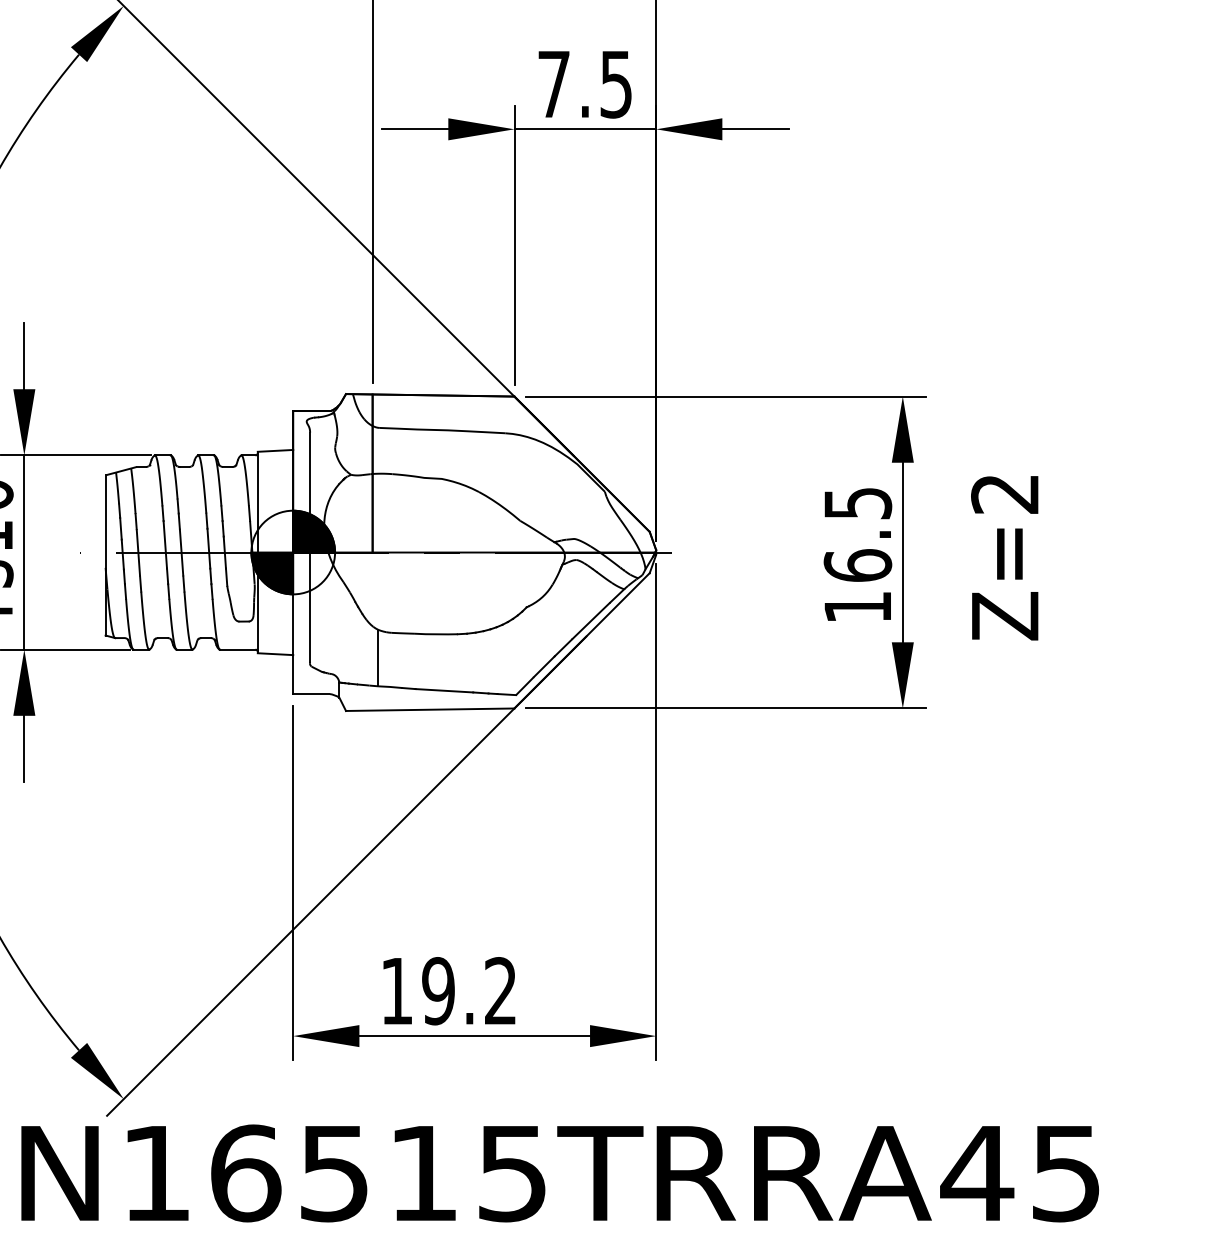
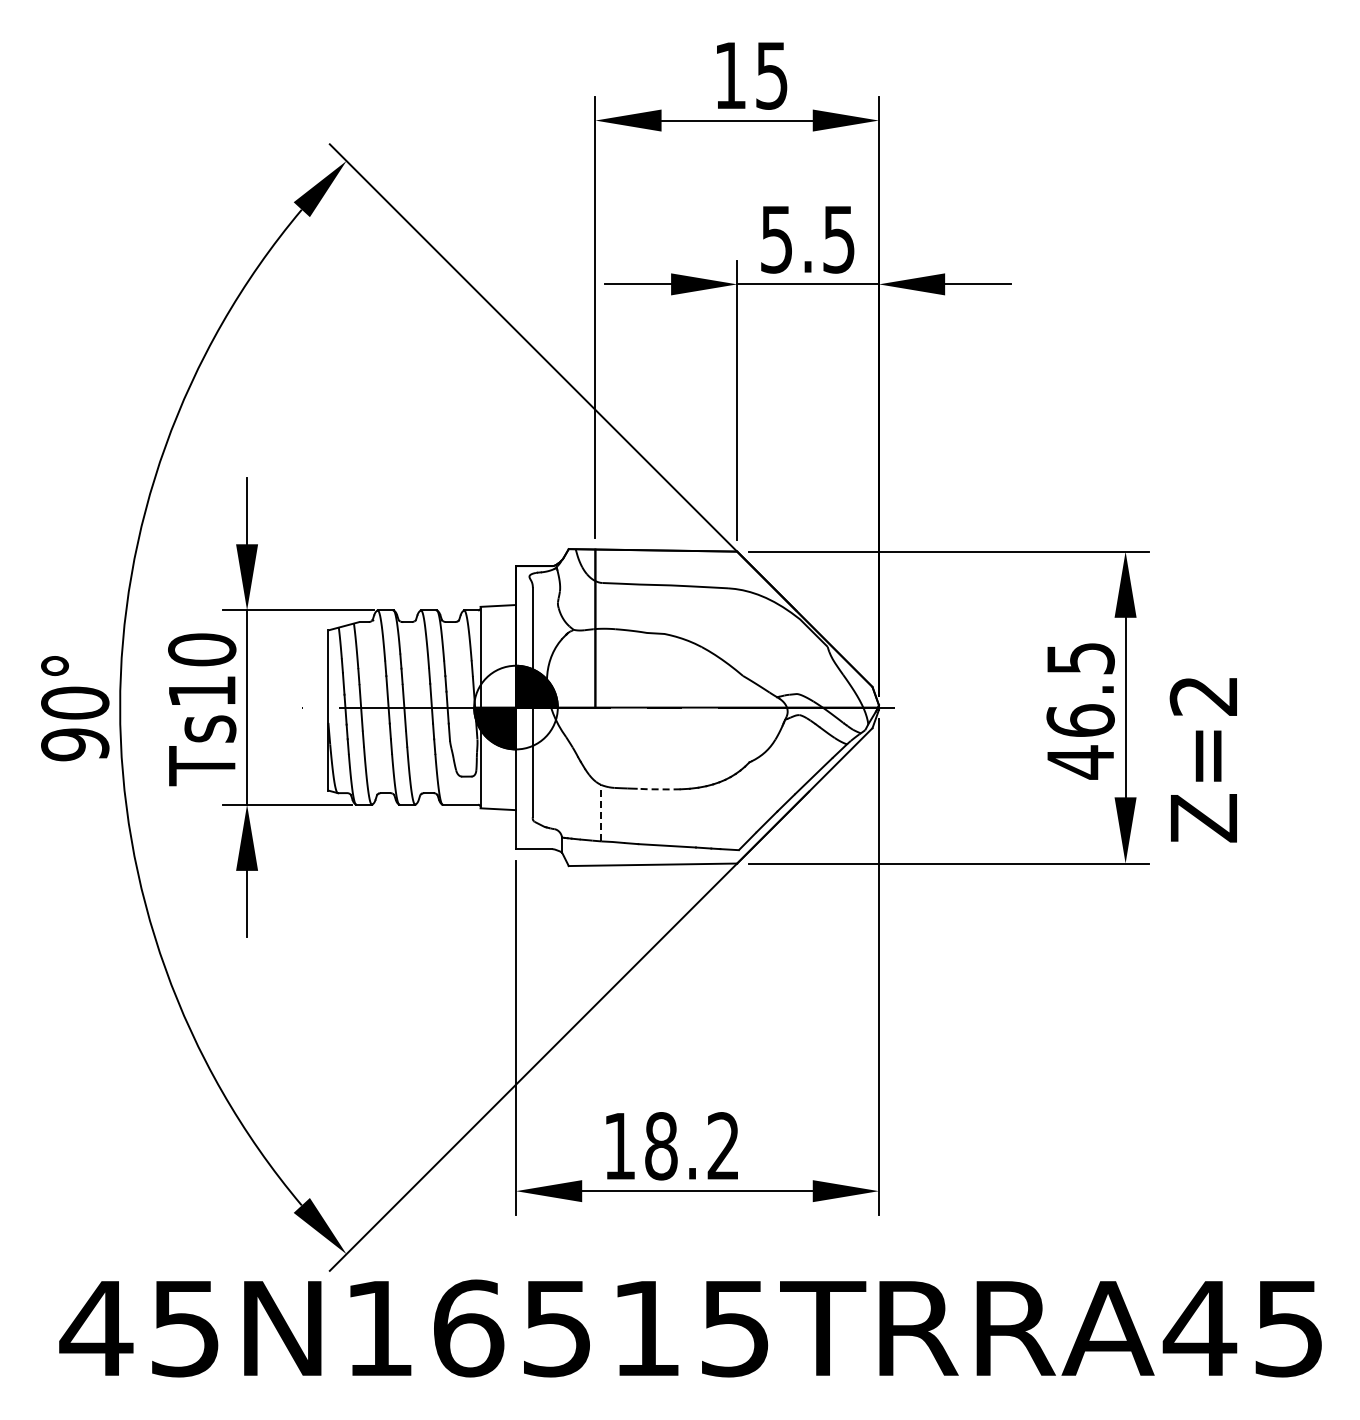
text: (553, 84) -> (776, 239), 7.5 -> 5.5
text: (1003, 558) -> (1202, 760), moved
text: (857, 607) -> (1080, 762), 16.5 -> 46.5
line: (436, 634) -> (659, 789), solid -> dashed
line: (378, 657) -> (601, 812), solid -> dashed
text: (437, 991) -> (660, 1146), 19.2 -> 18.2

